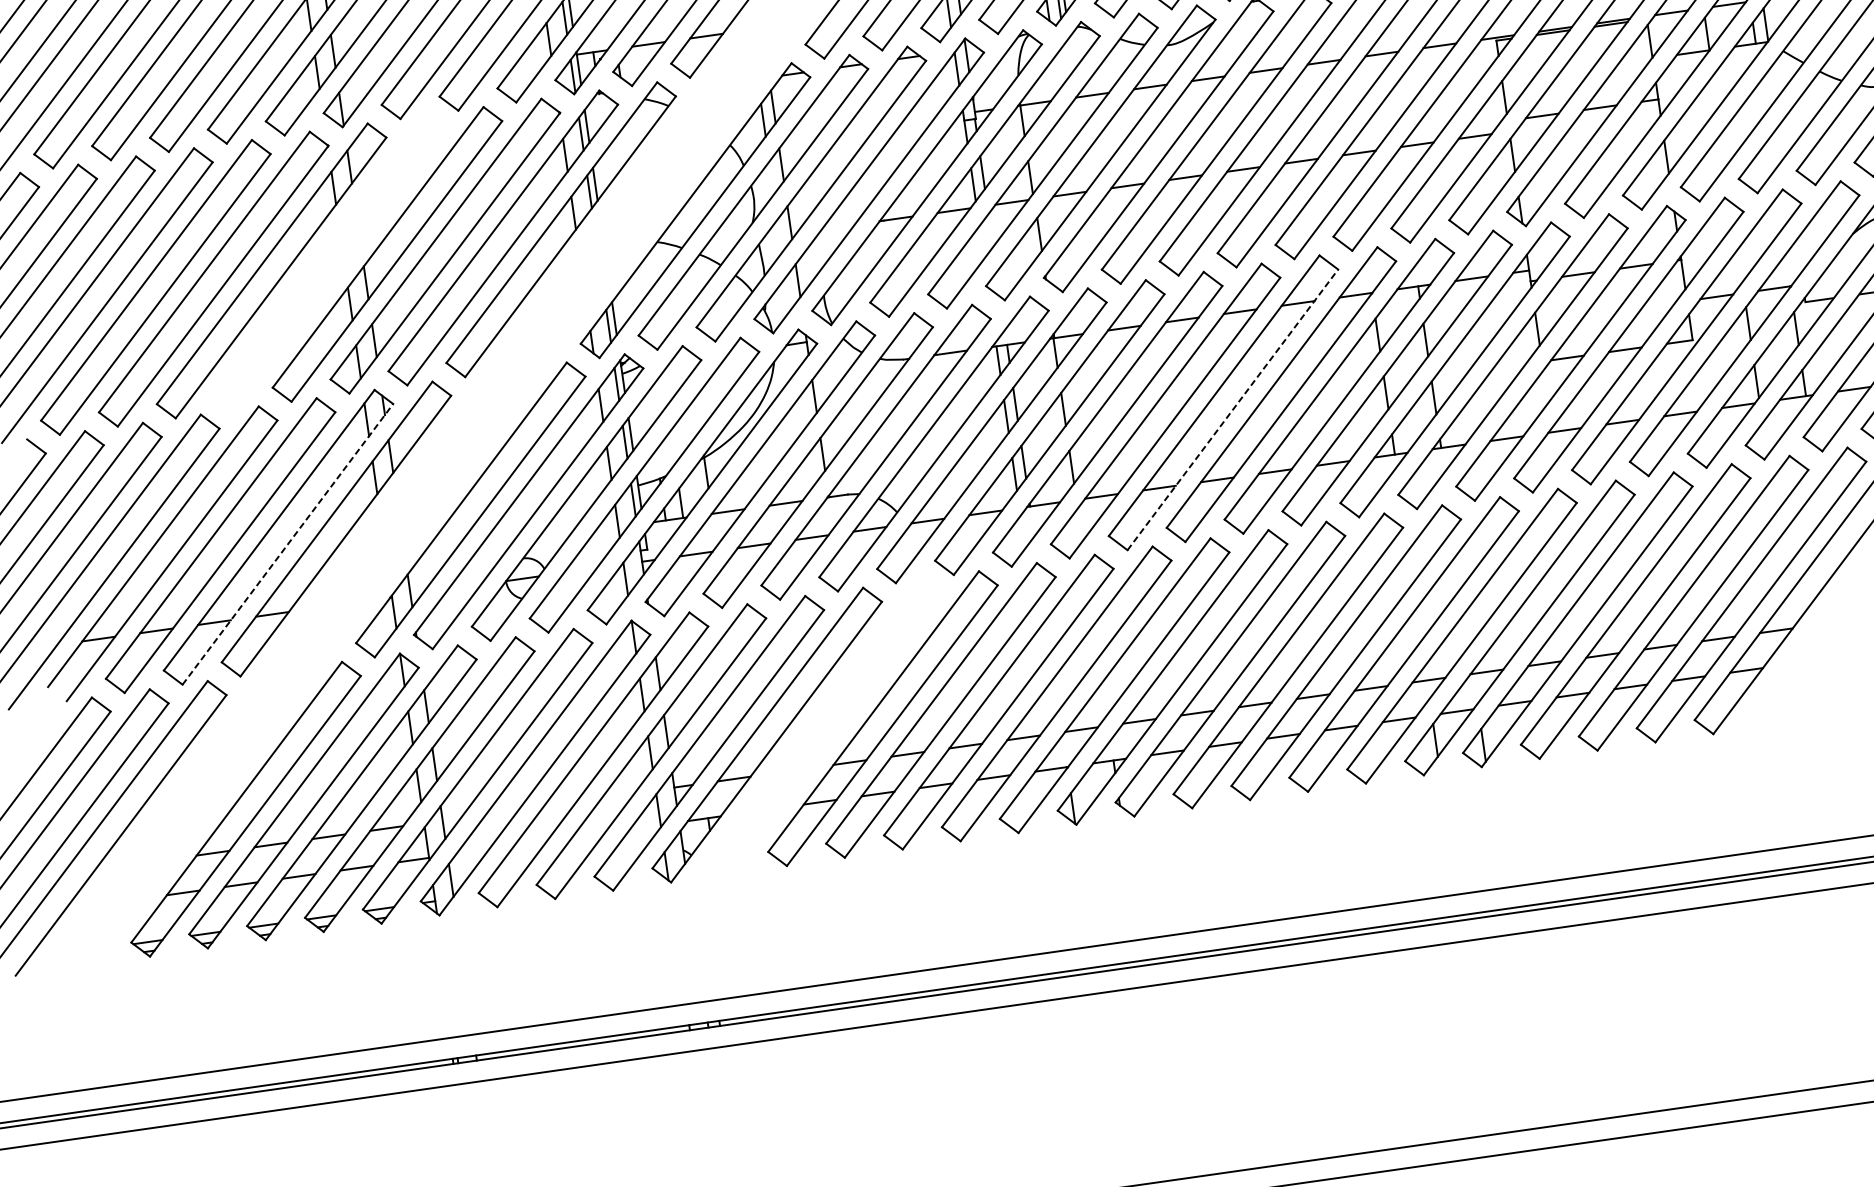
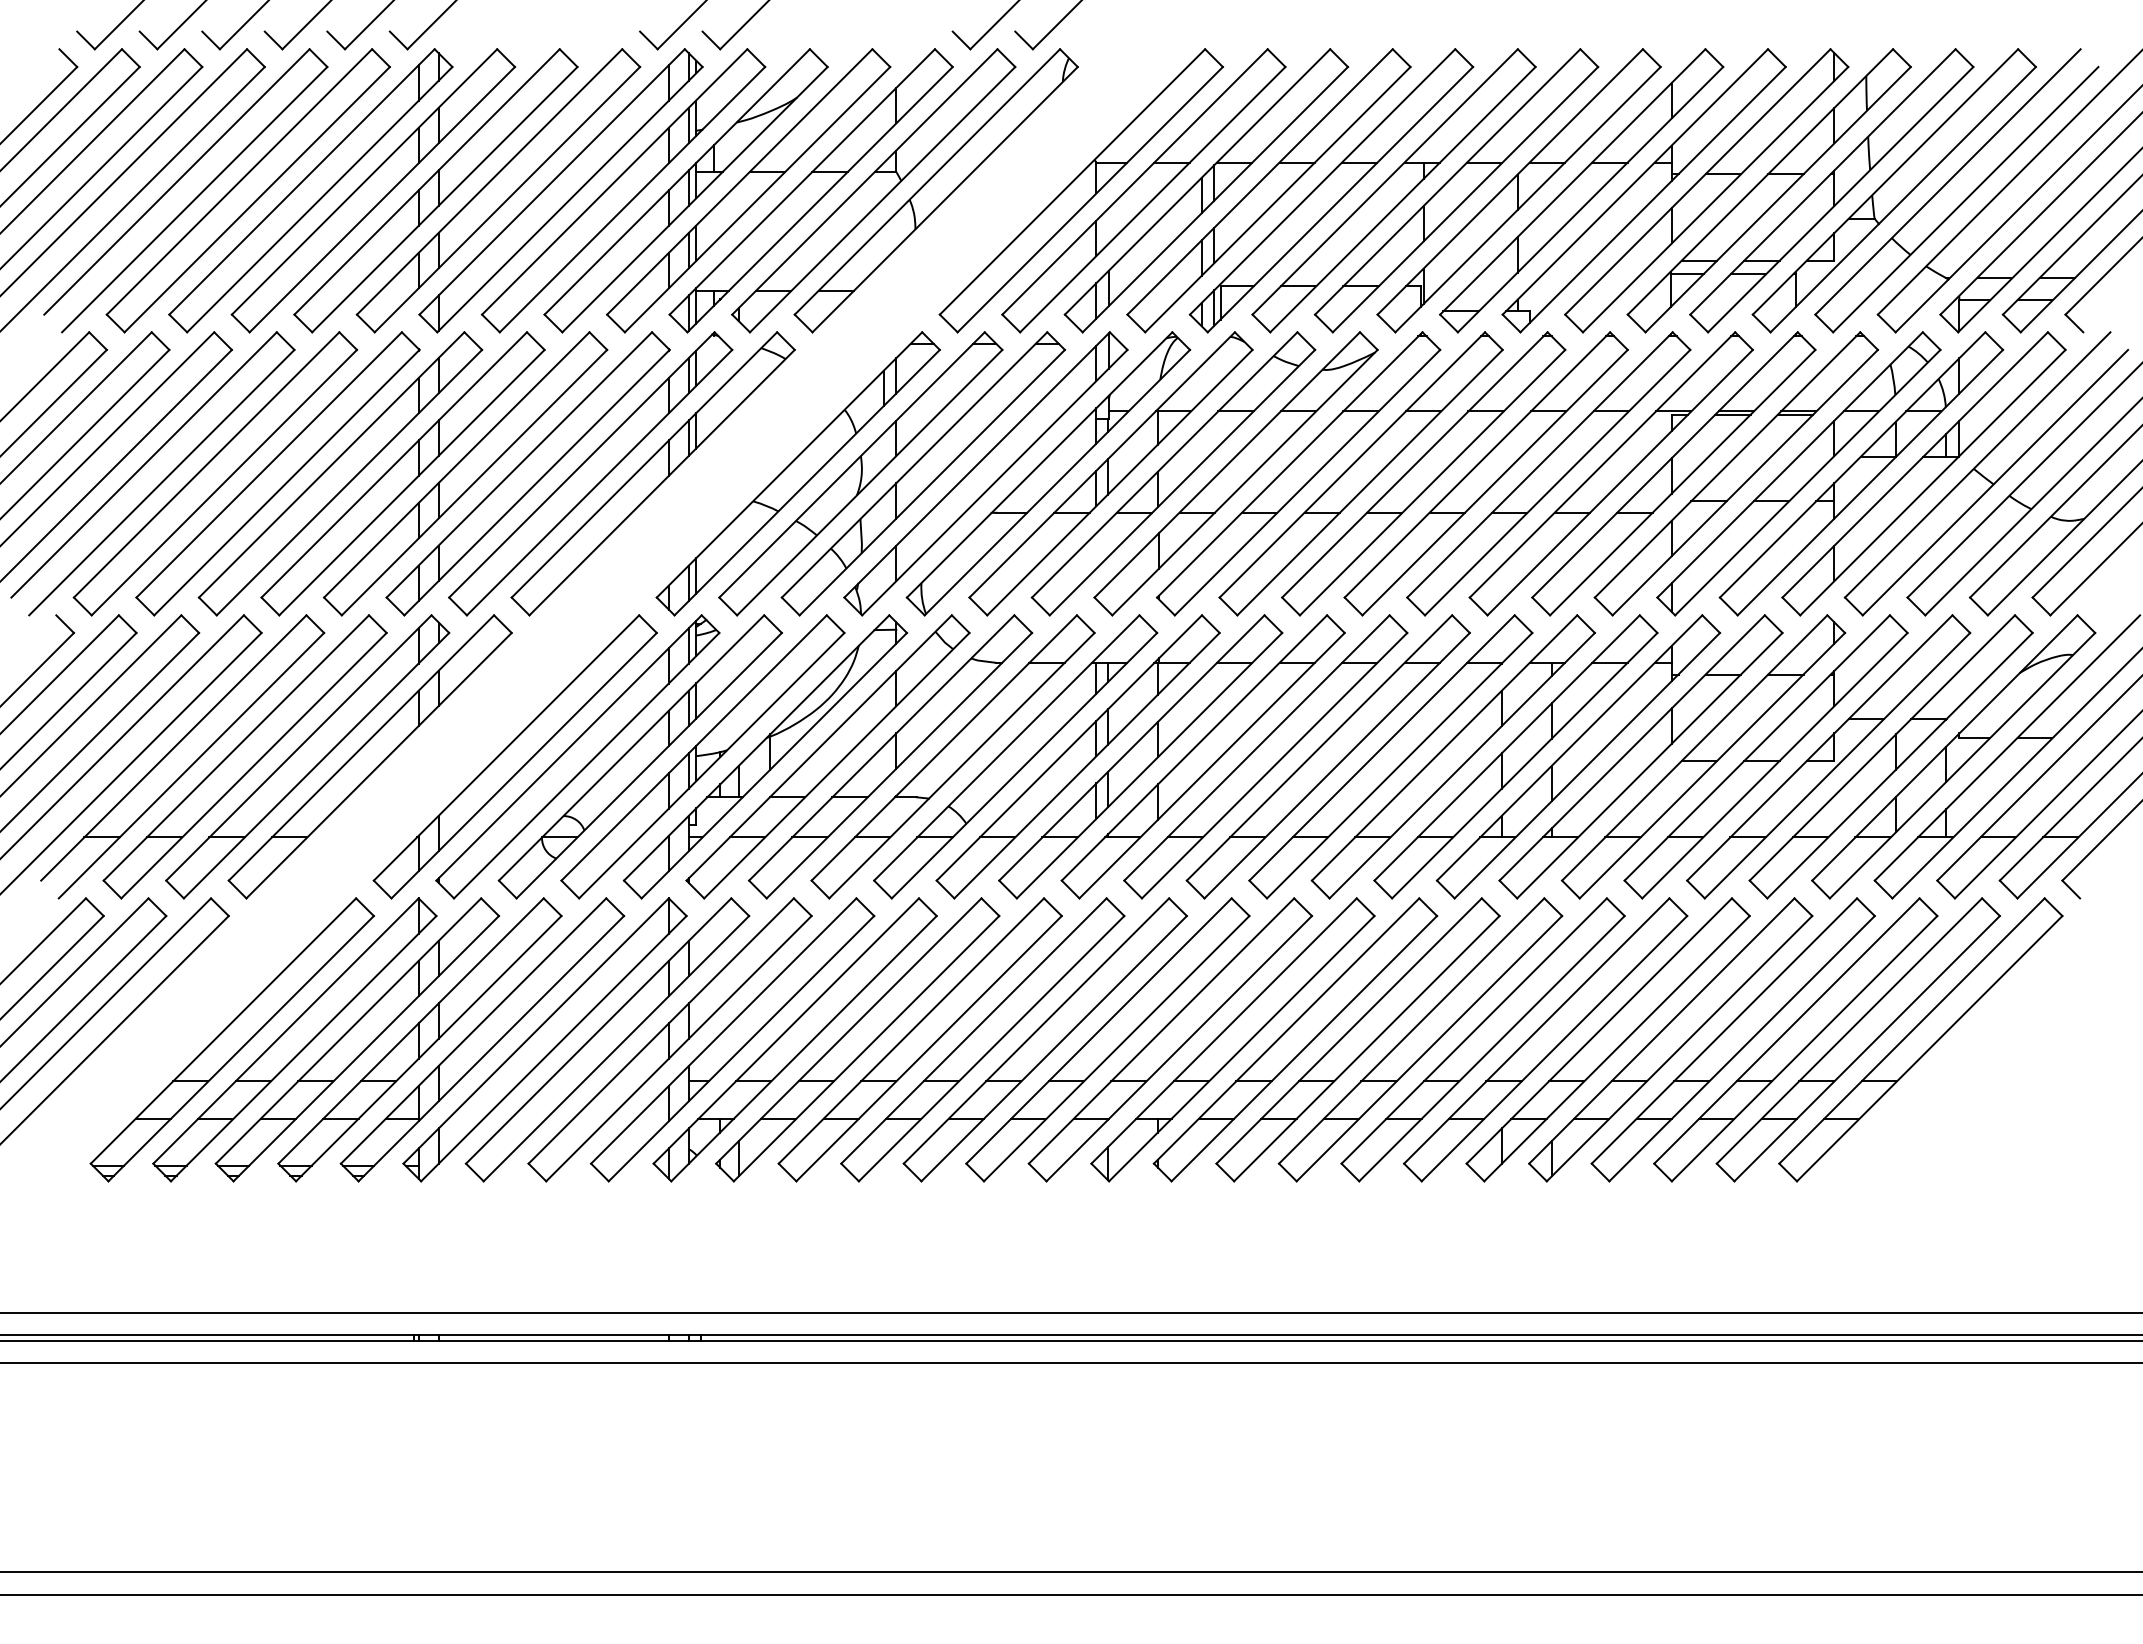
part: (328, 262) -> (402, 473), added
line: (1233, 409) -> (1337, 765), dashed -> solid
line: (287, 544) -> (316, 765), dashed -> solid
part: (824, 726) -> (857, 1039), added

